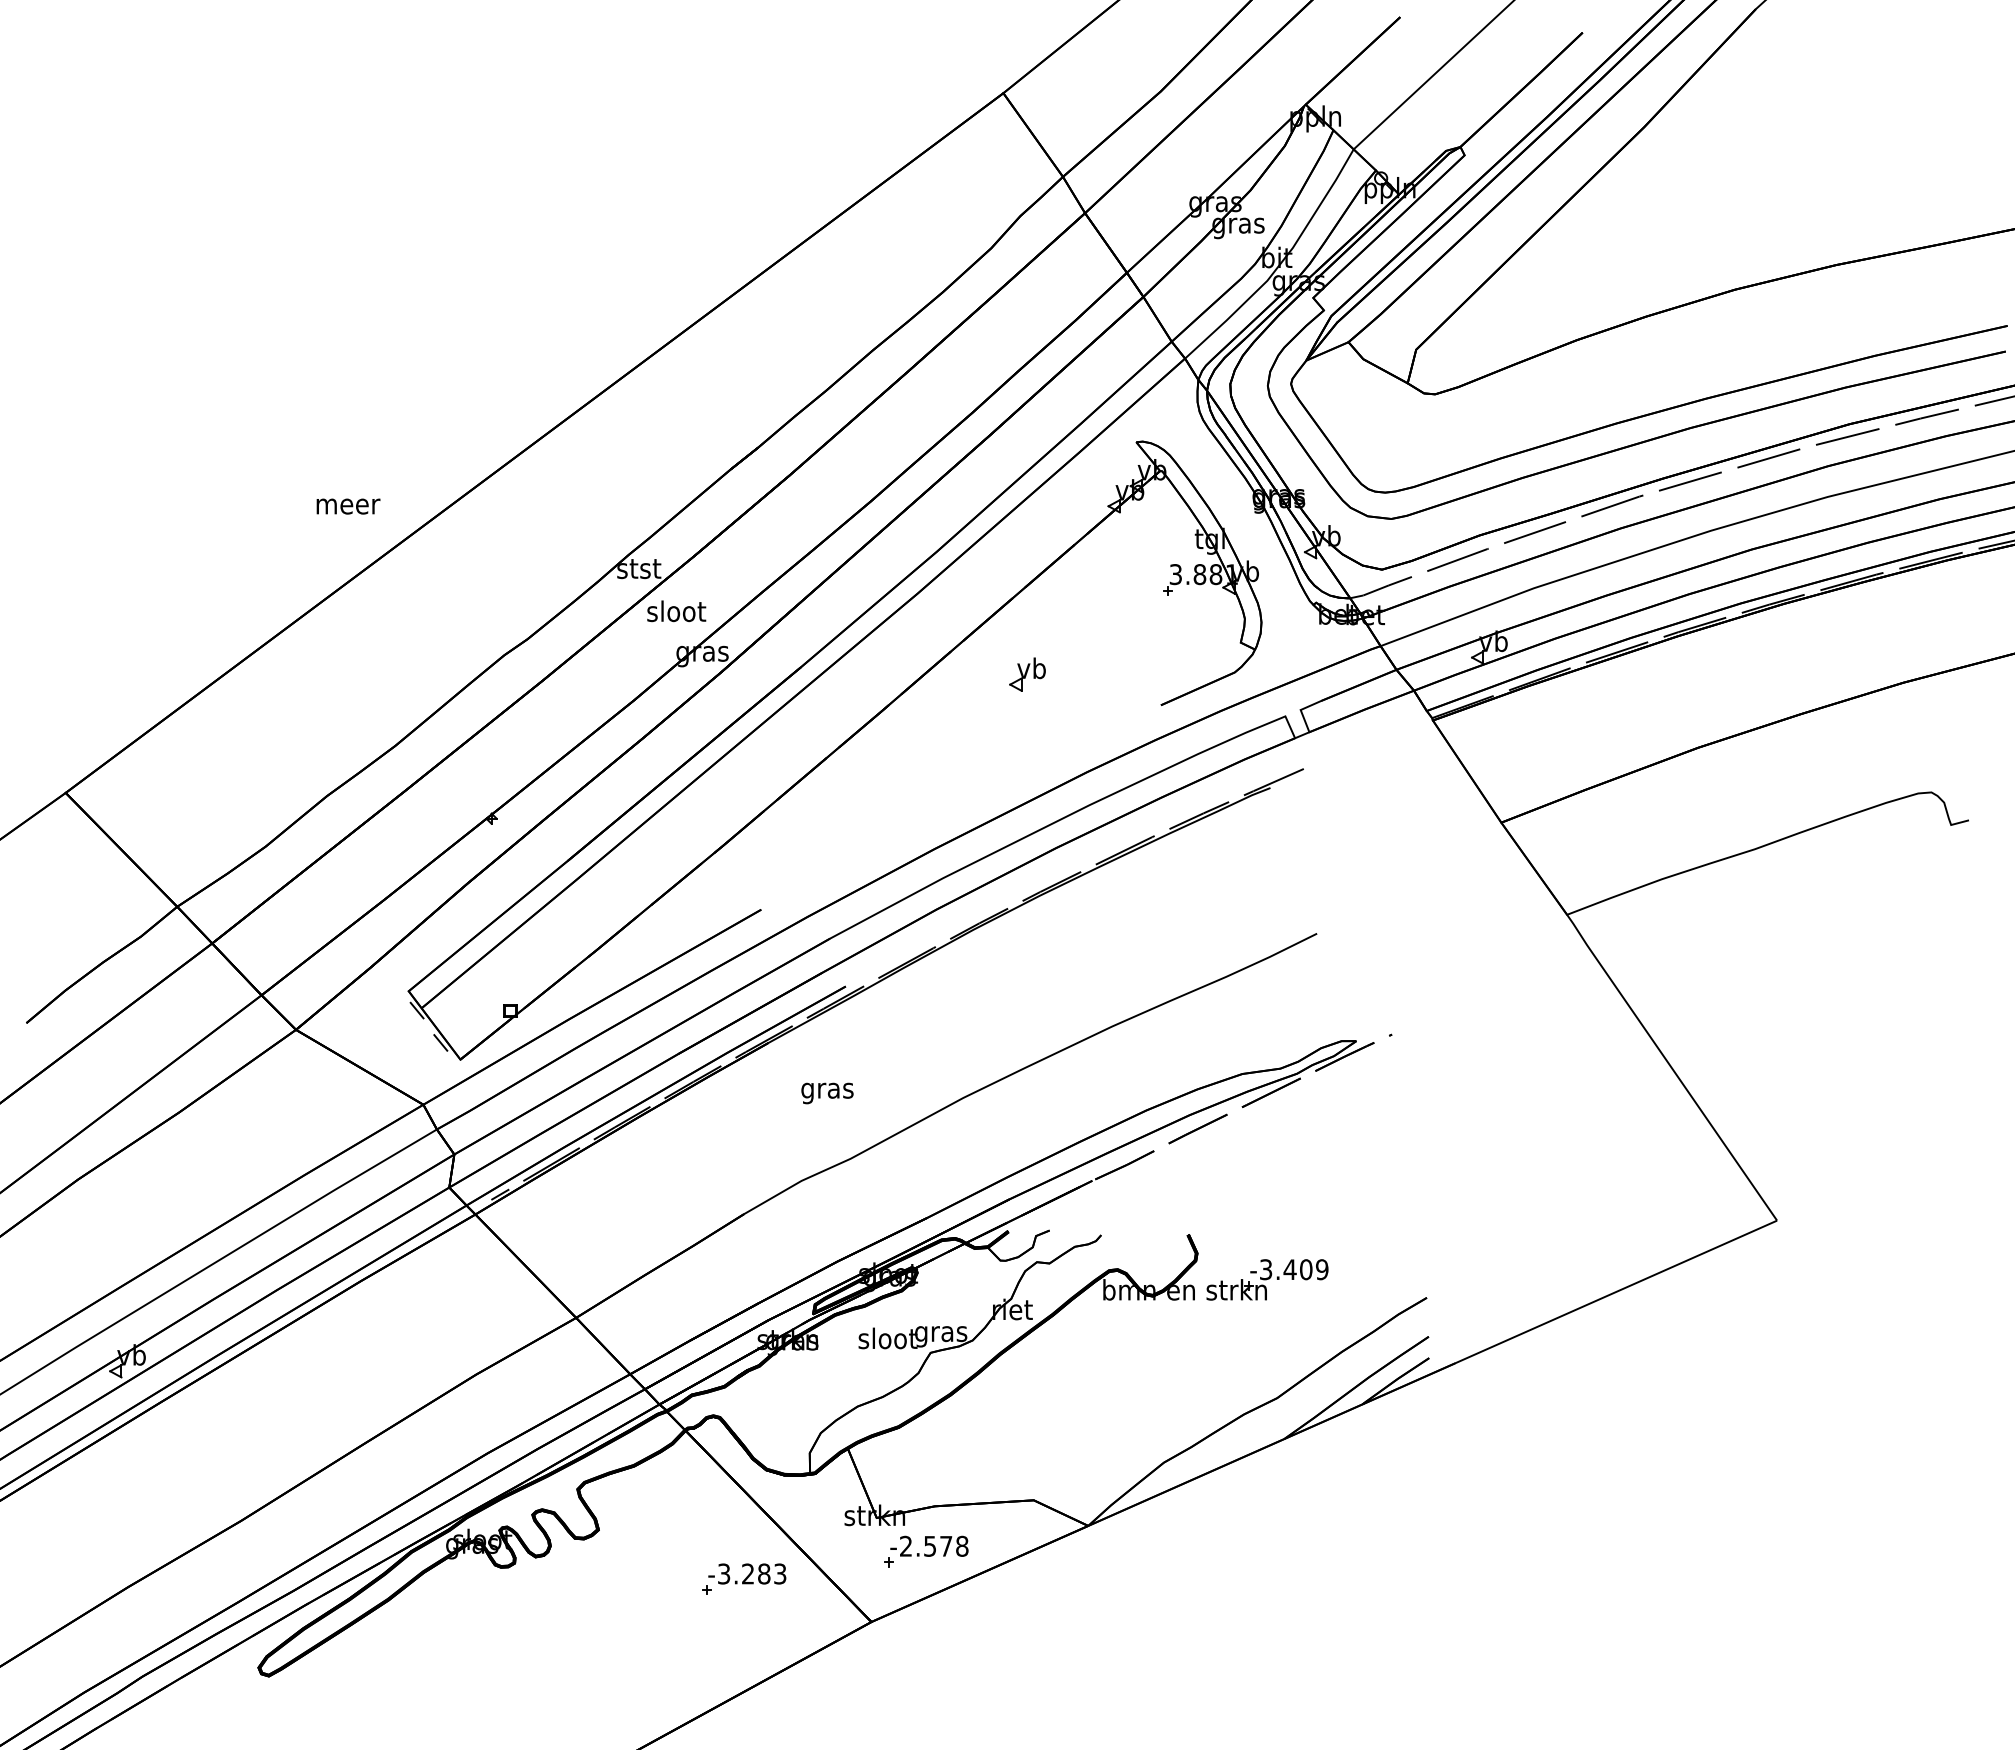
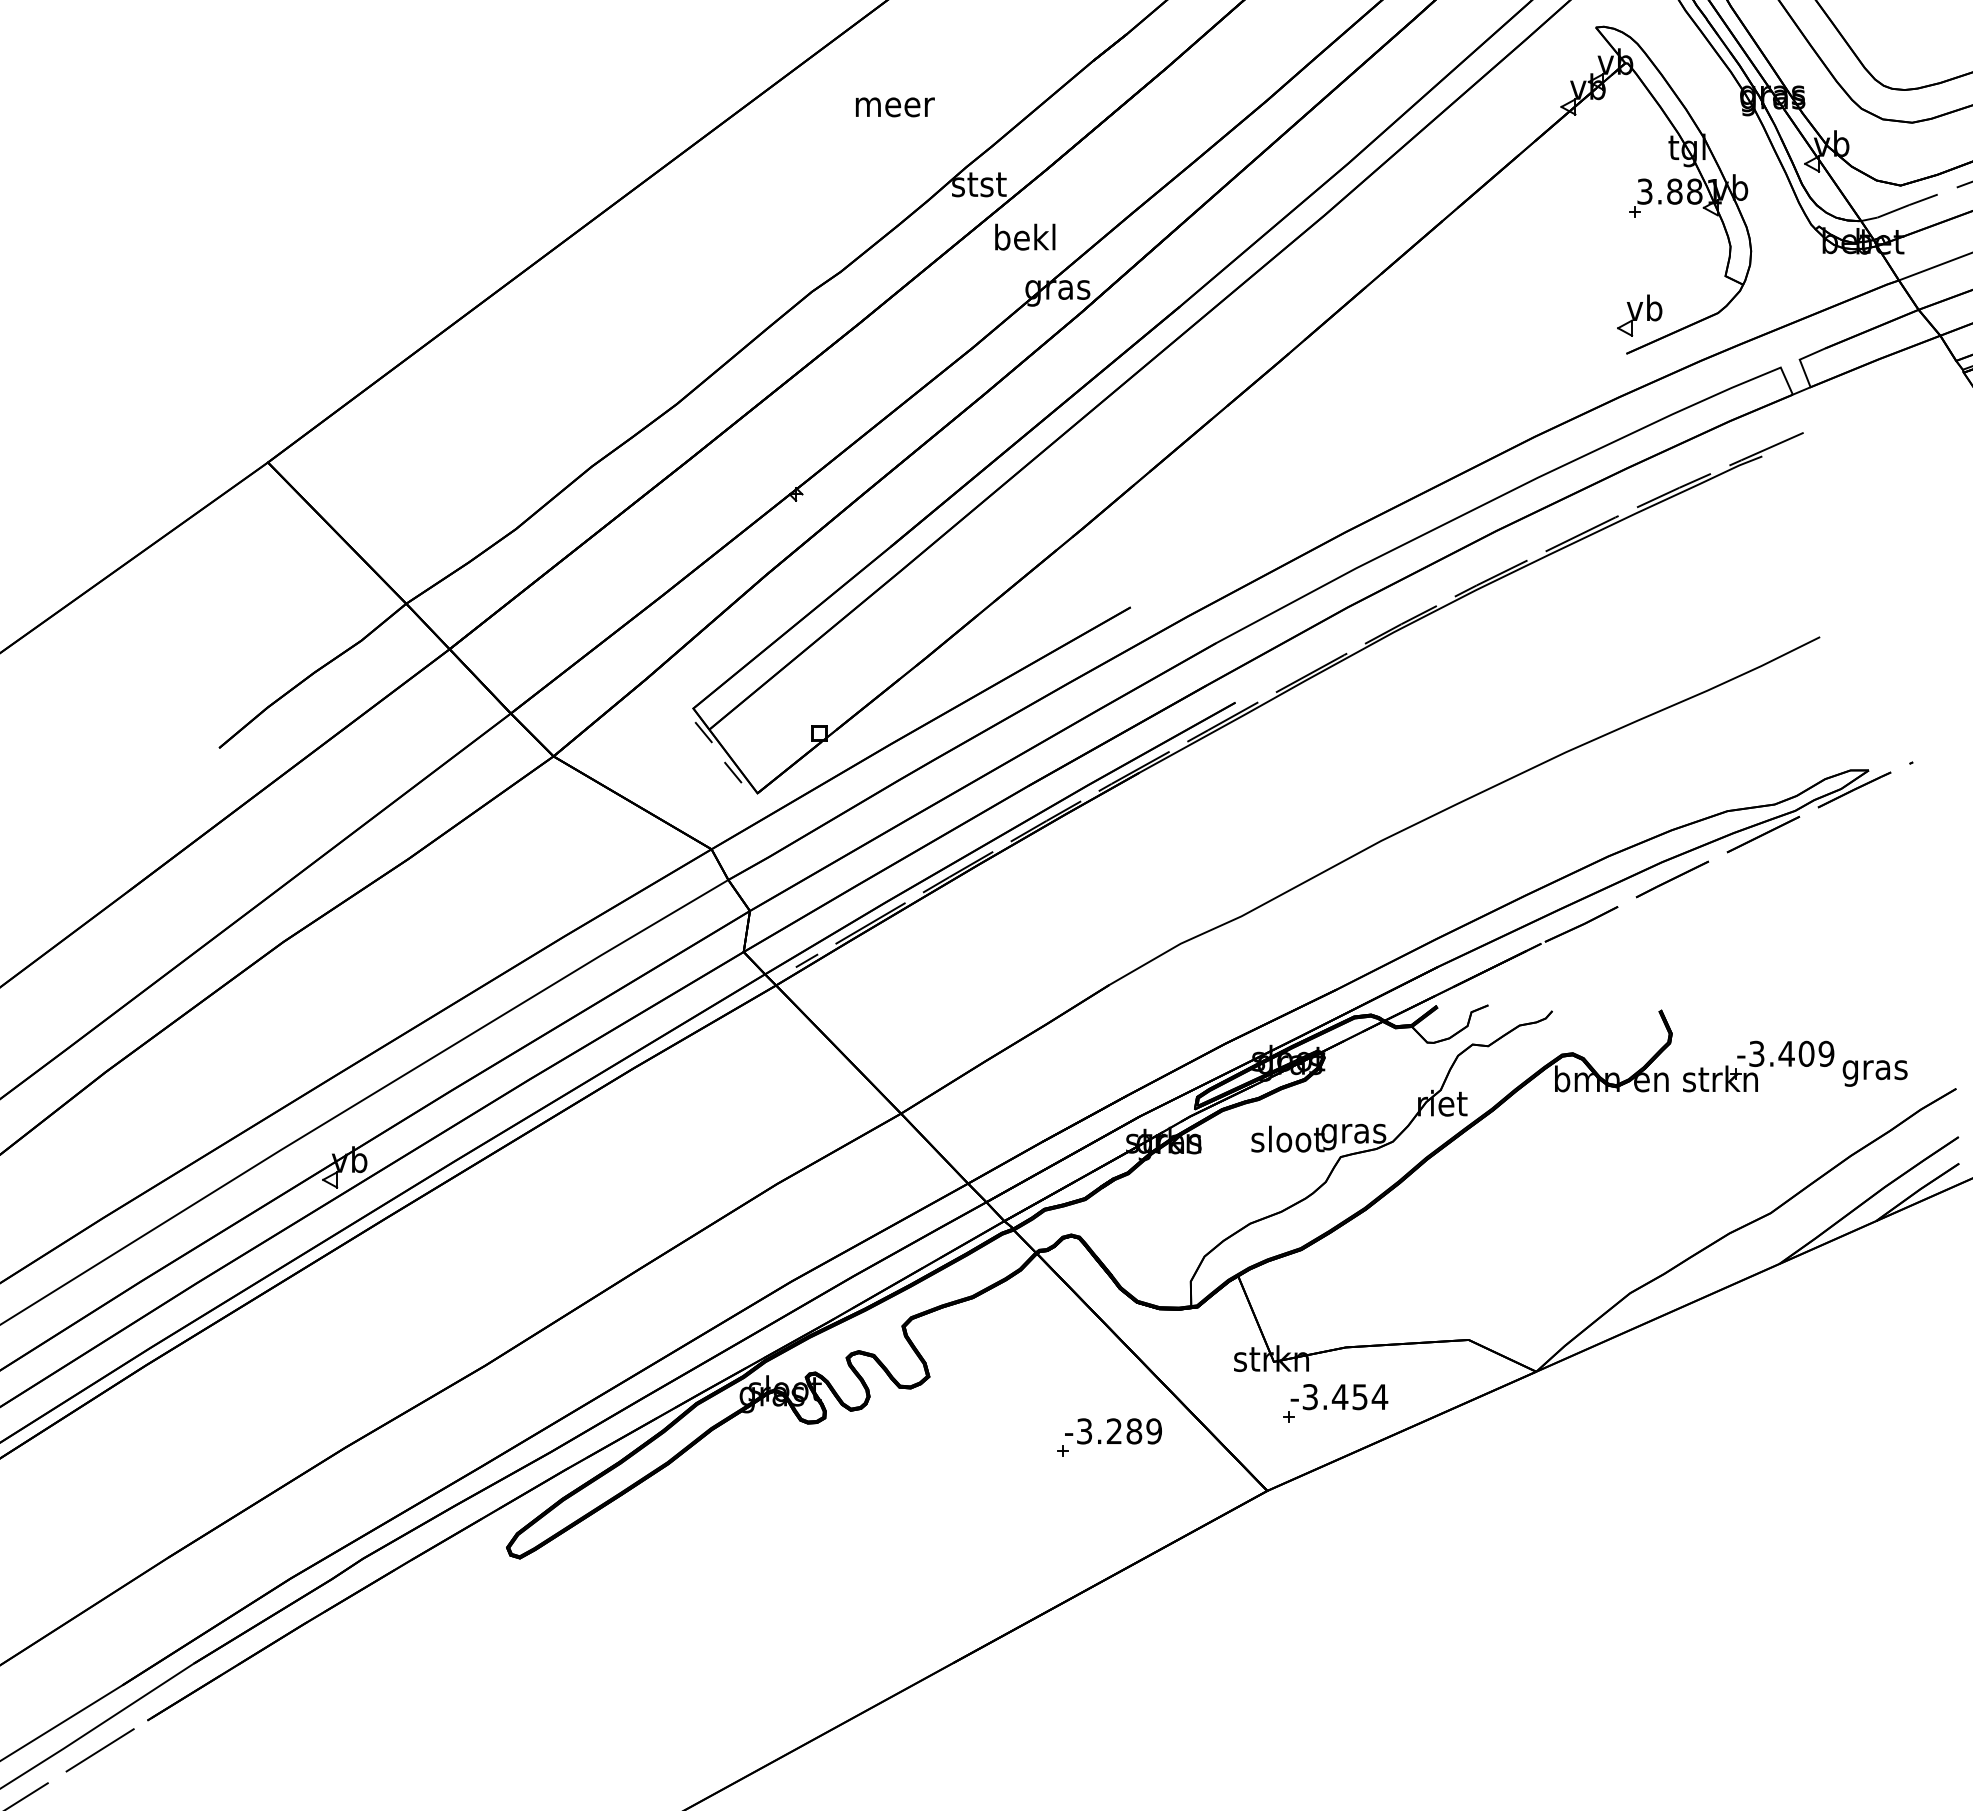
text: (348, 506) -> (895, 107), moved
text: (676, 611) -> (1025, 237), sloot -> bekl
part: (1027, 674) -> (1639, 315), moved
text: (827, 1093) -> (1875, 1073), moved
text: (934, 1545) -> (1345, 1396), -2.578 -> -3.454
text: (780, 1573) -> (1154, 1430), -3.283 -> -3.289

